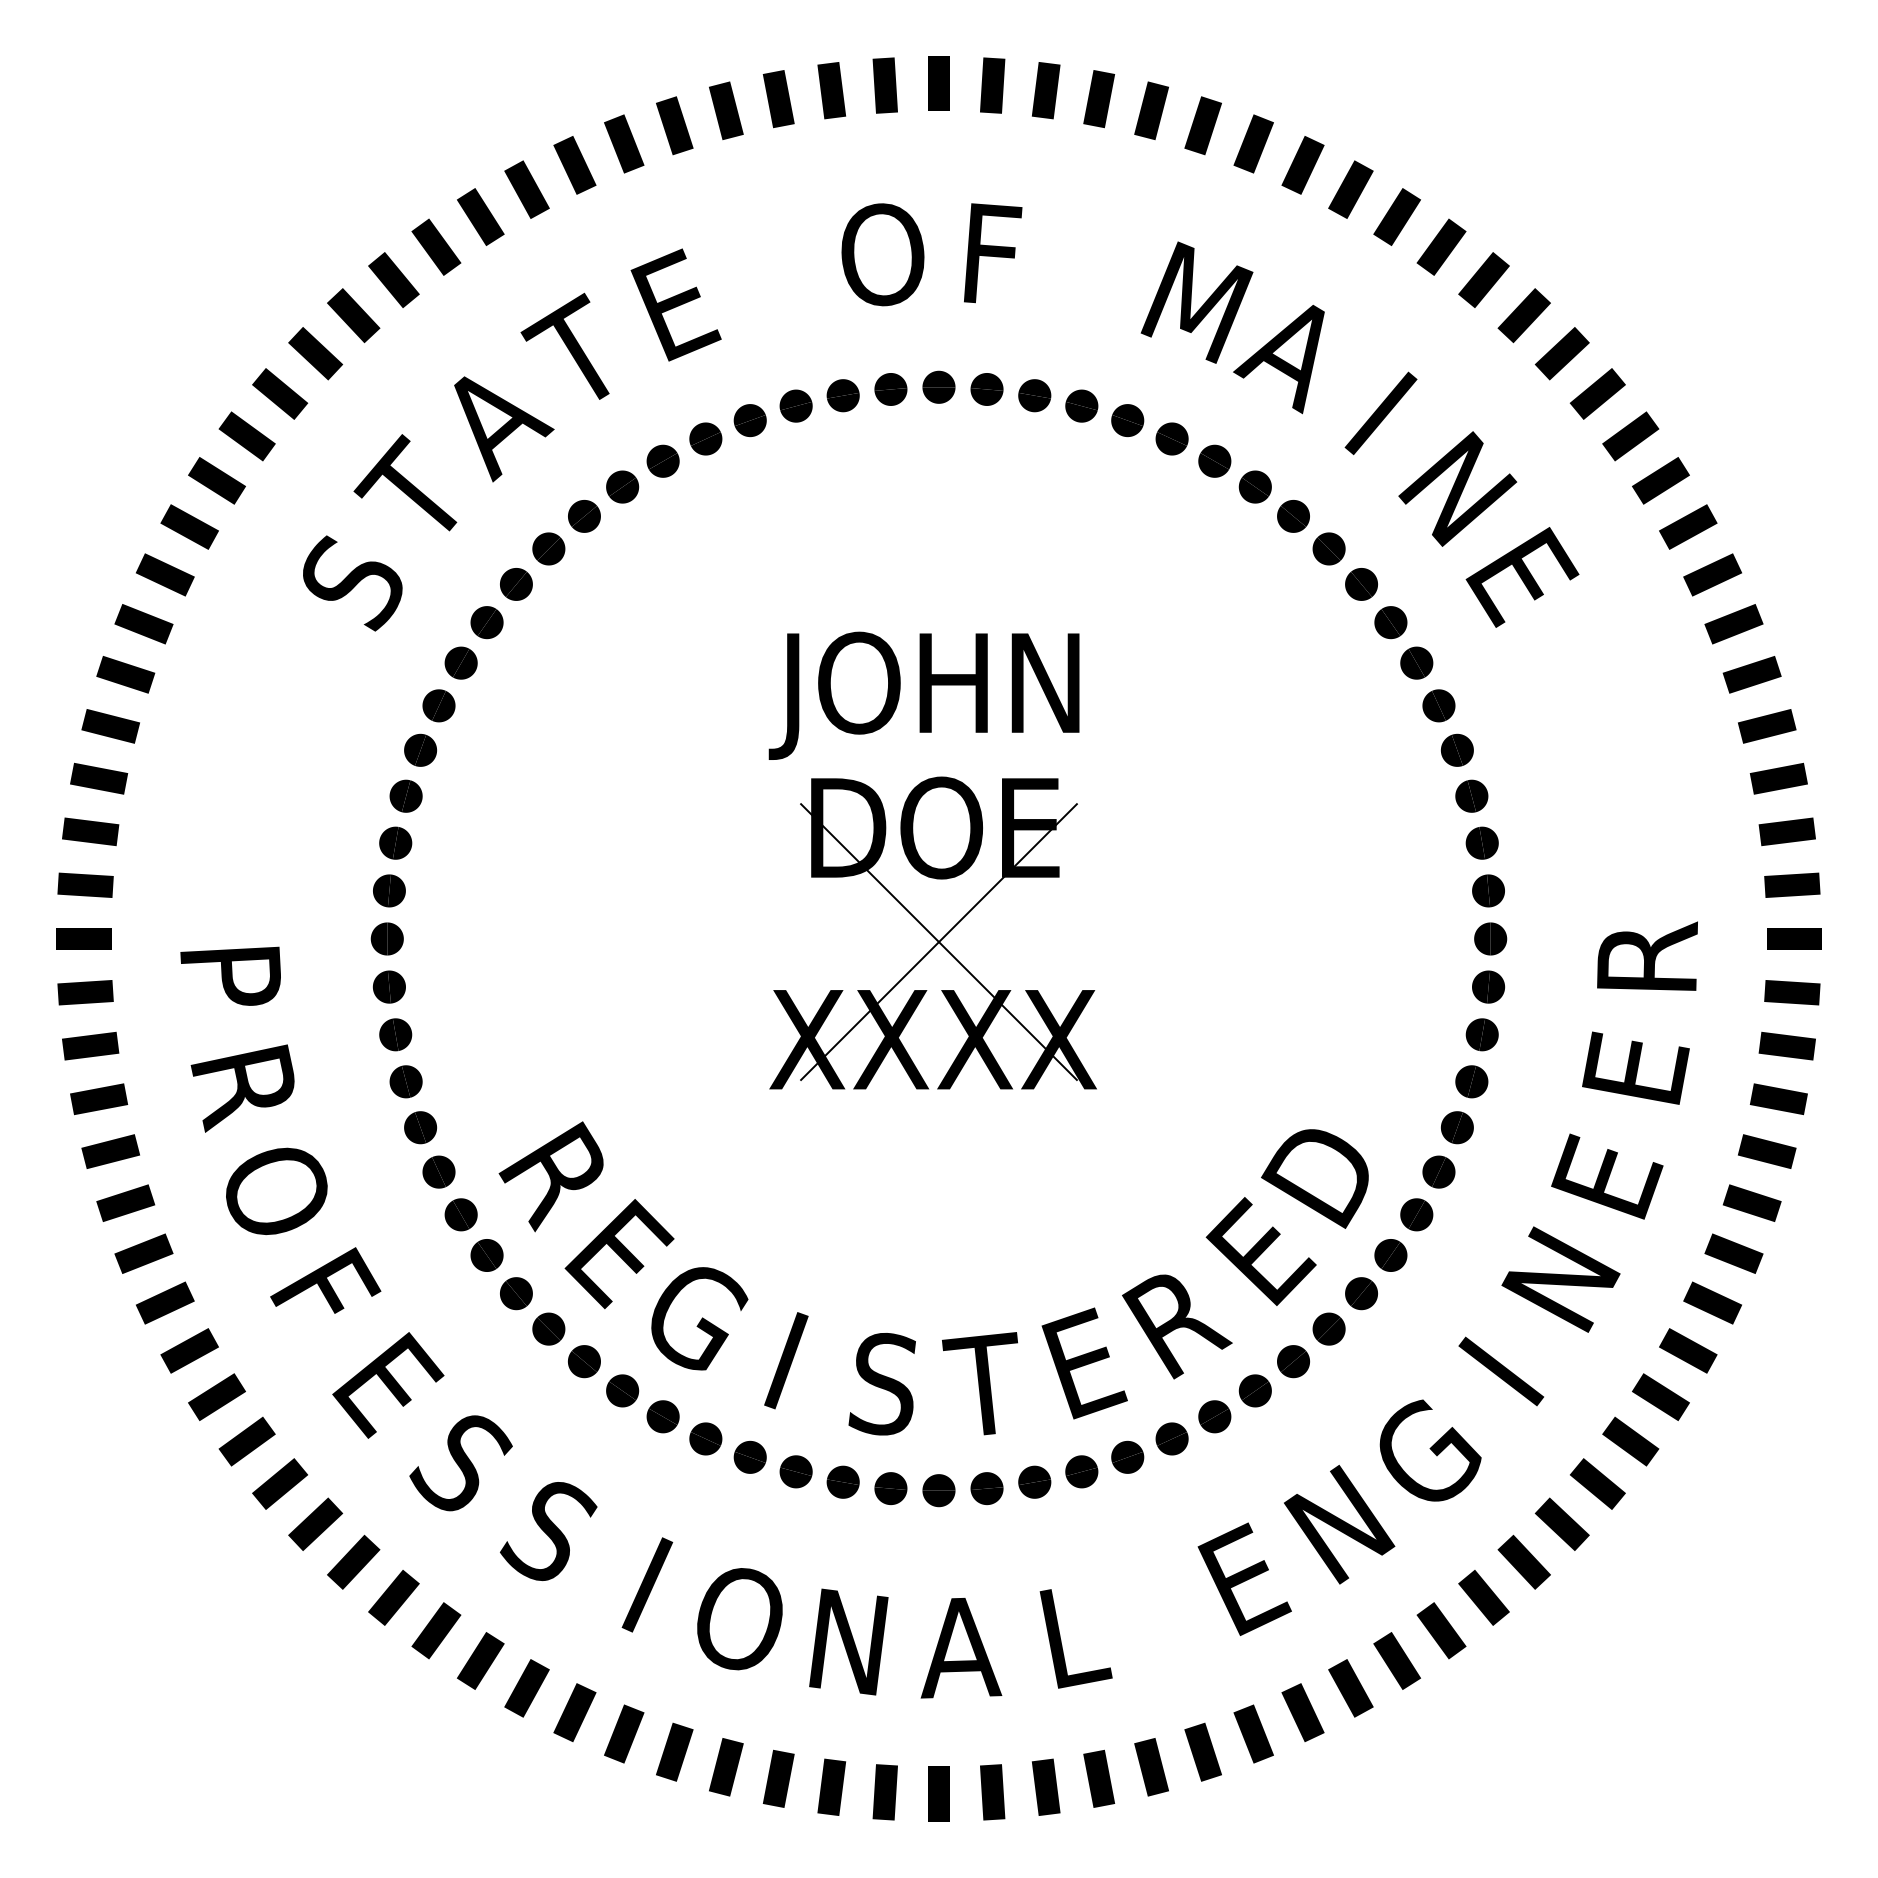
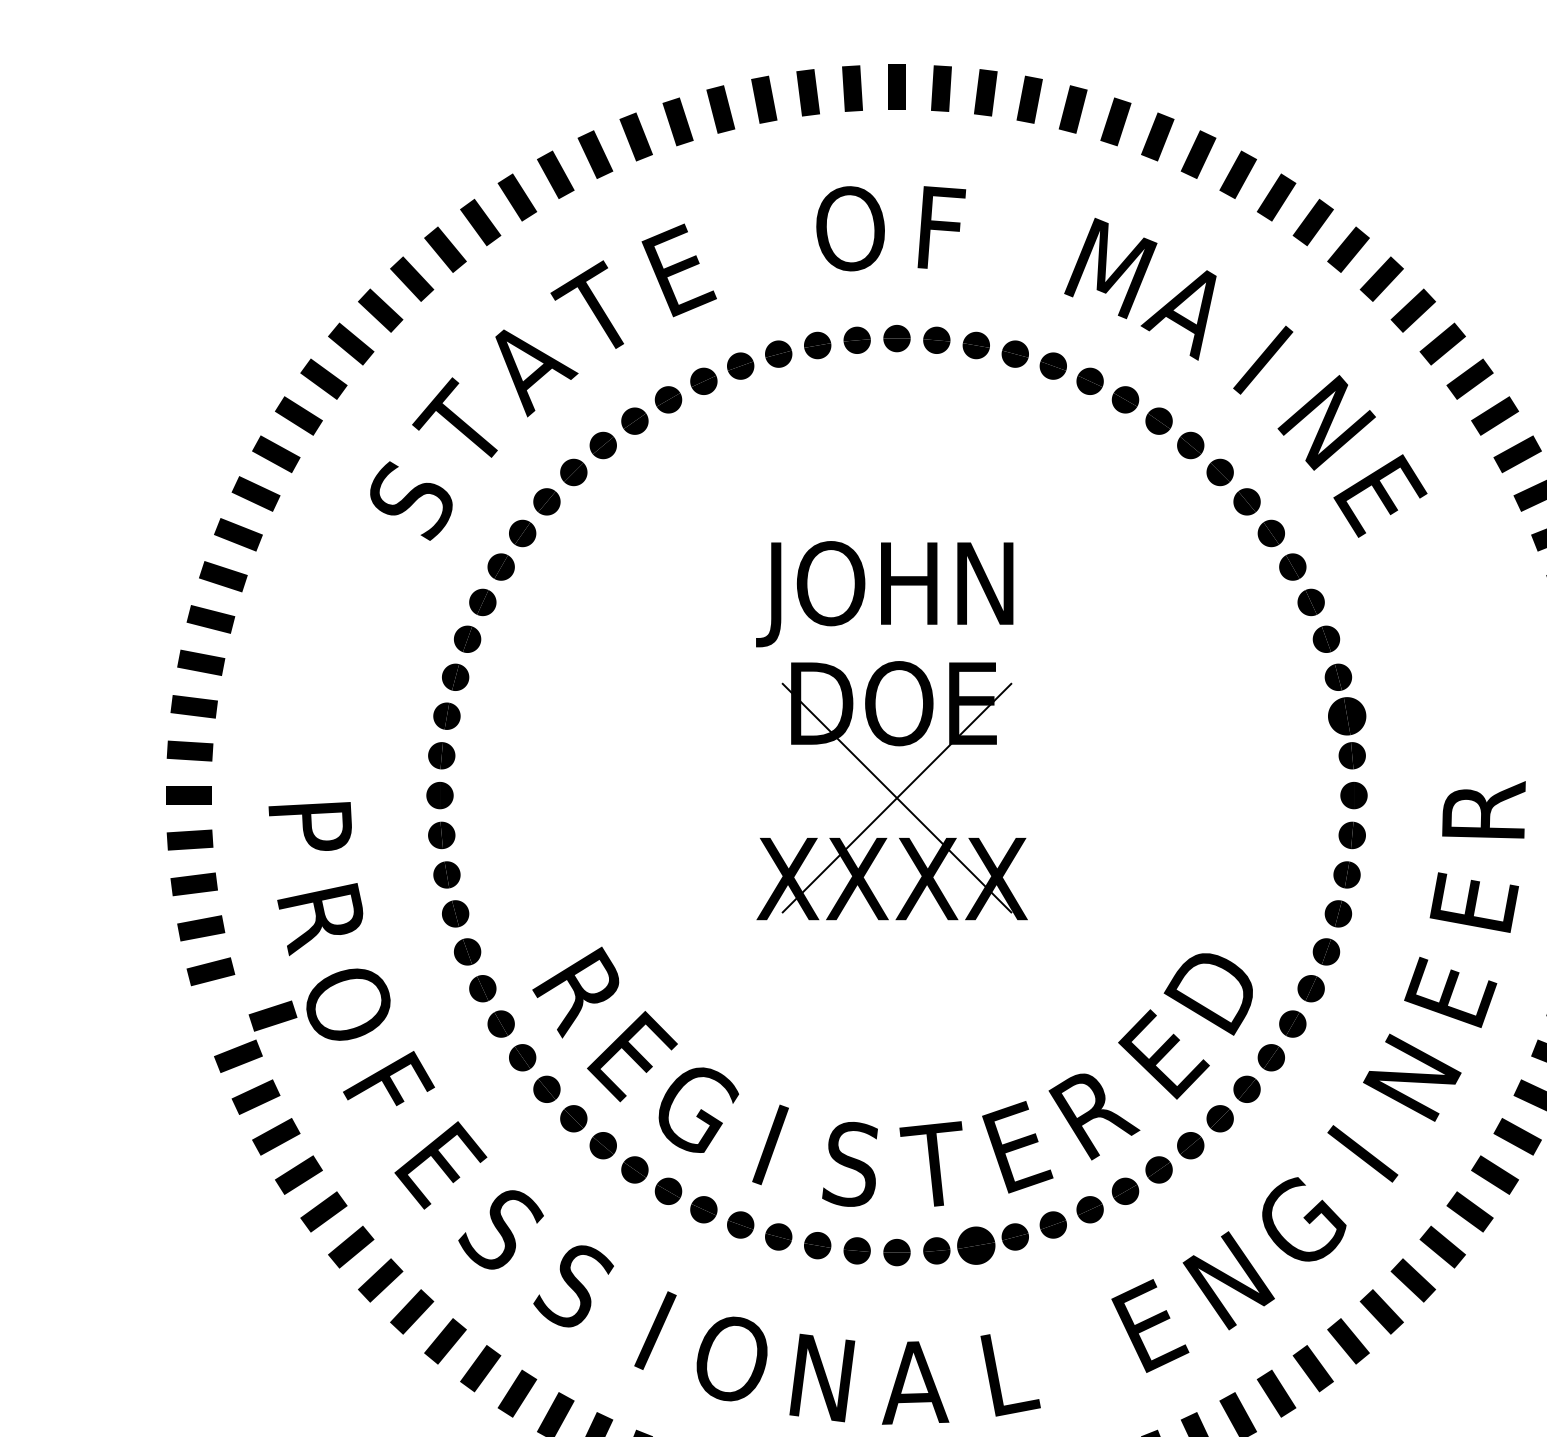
part: (1481, 842) -> (1346, 715), size x1.4
line: (125, 1202) -> (272, 1015), moved
part: (1034, 1481) -> (976, 1244), size x1.4

